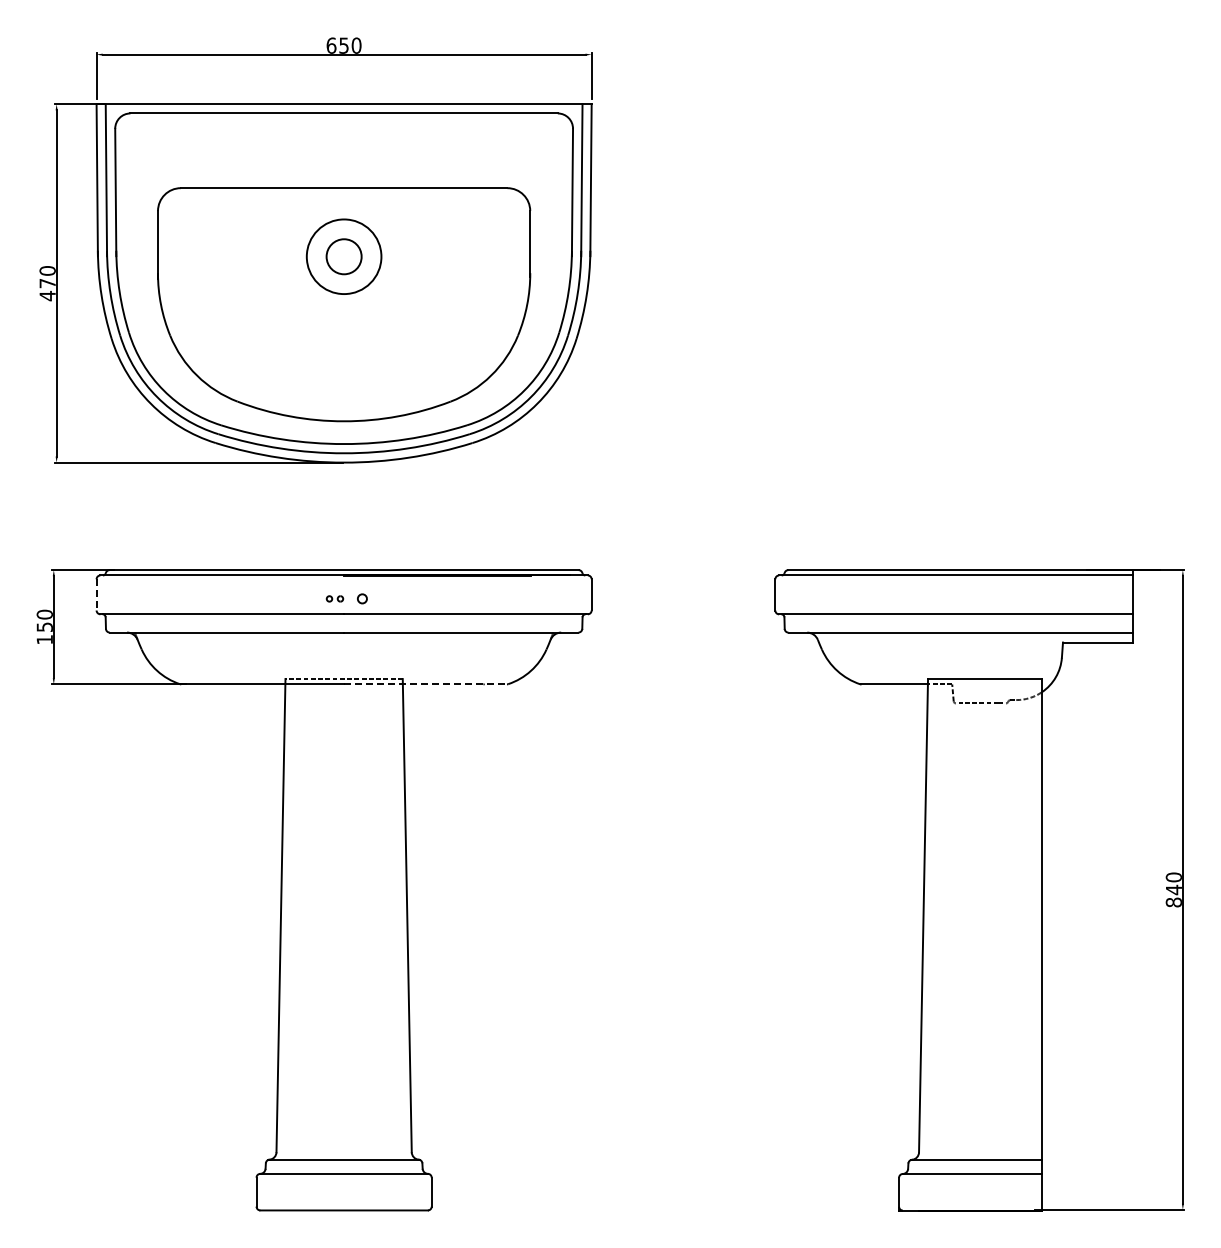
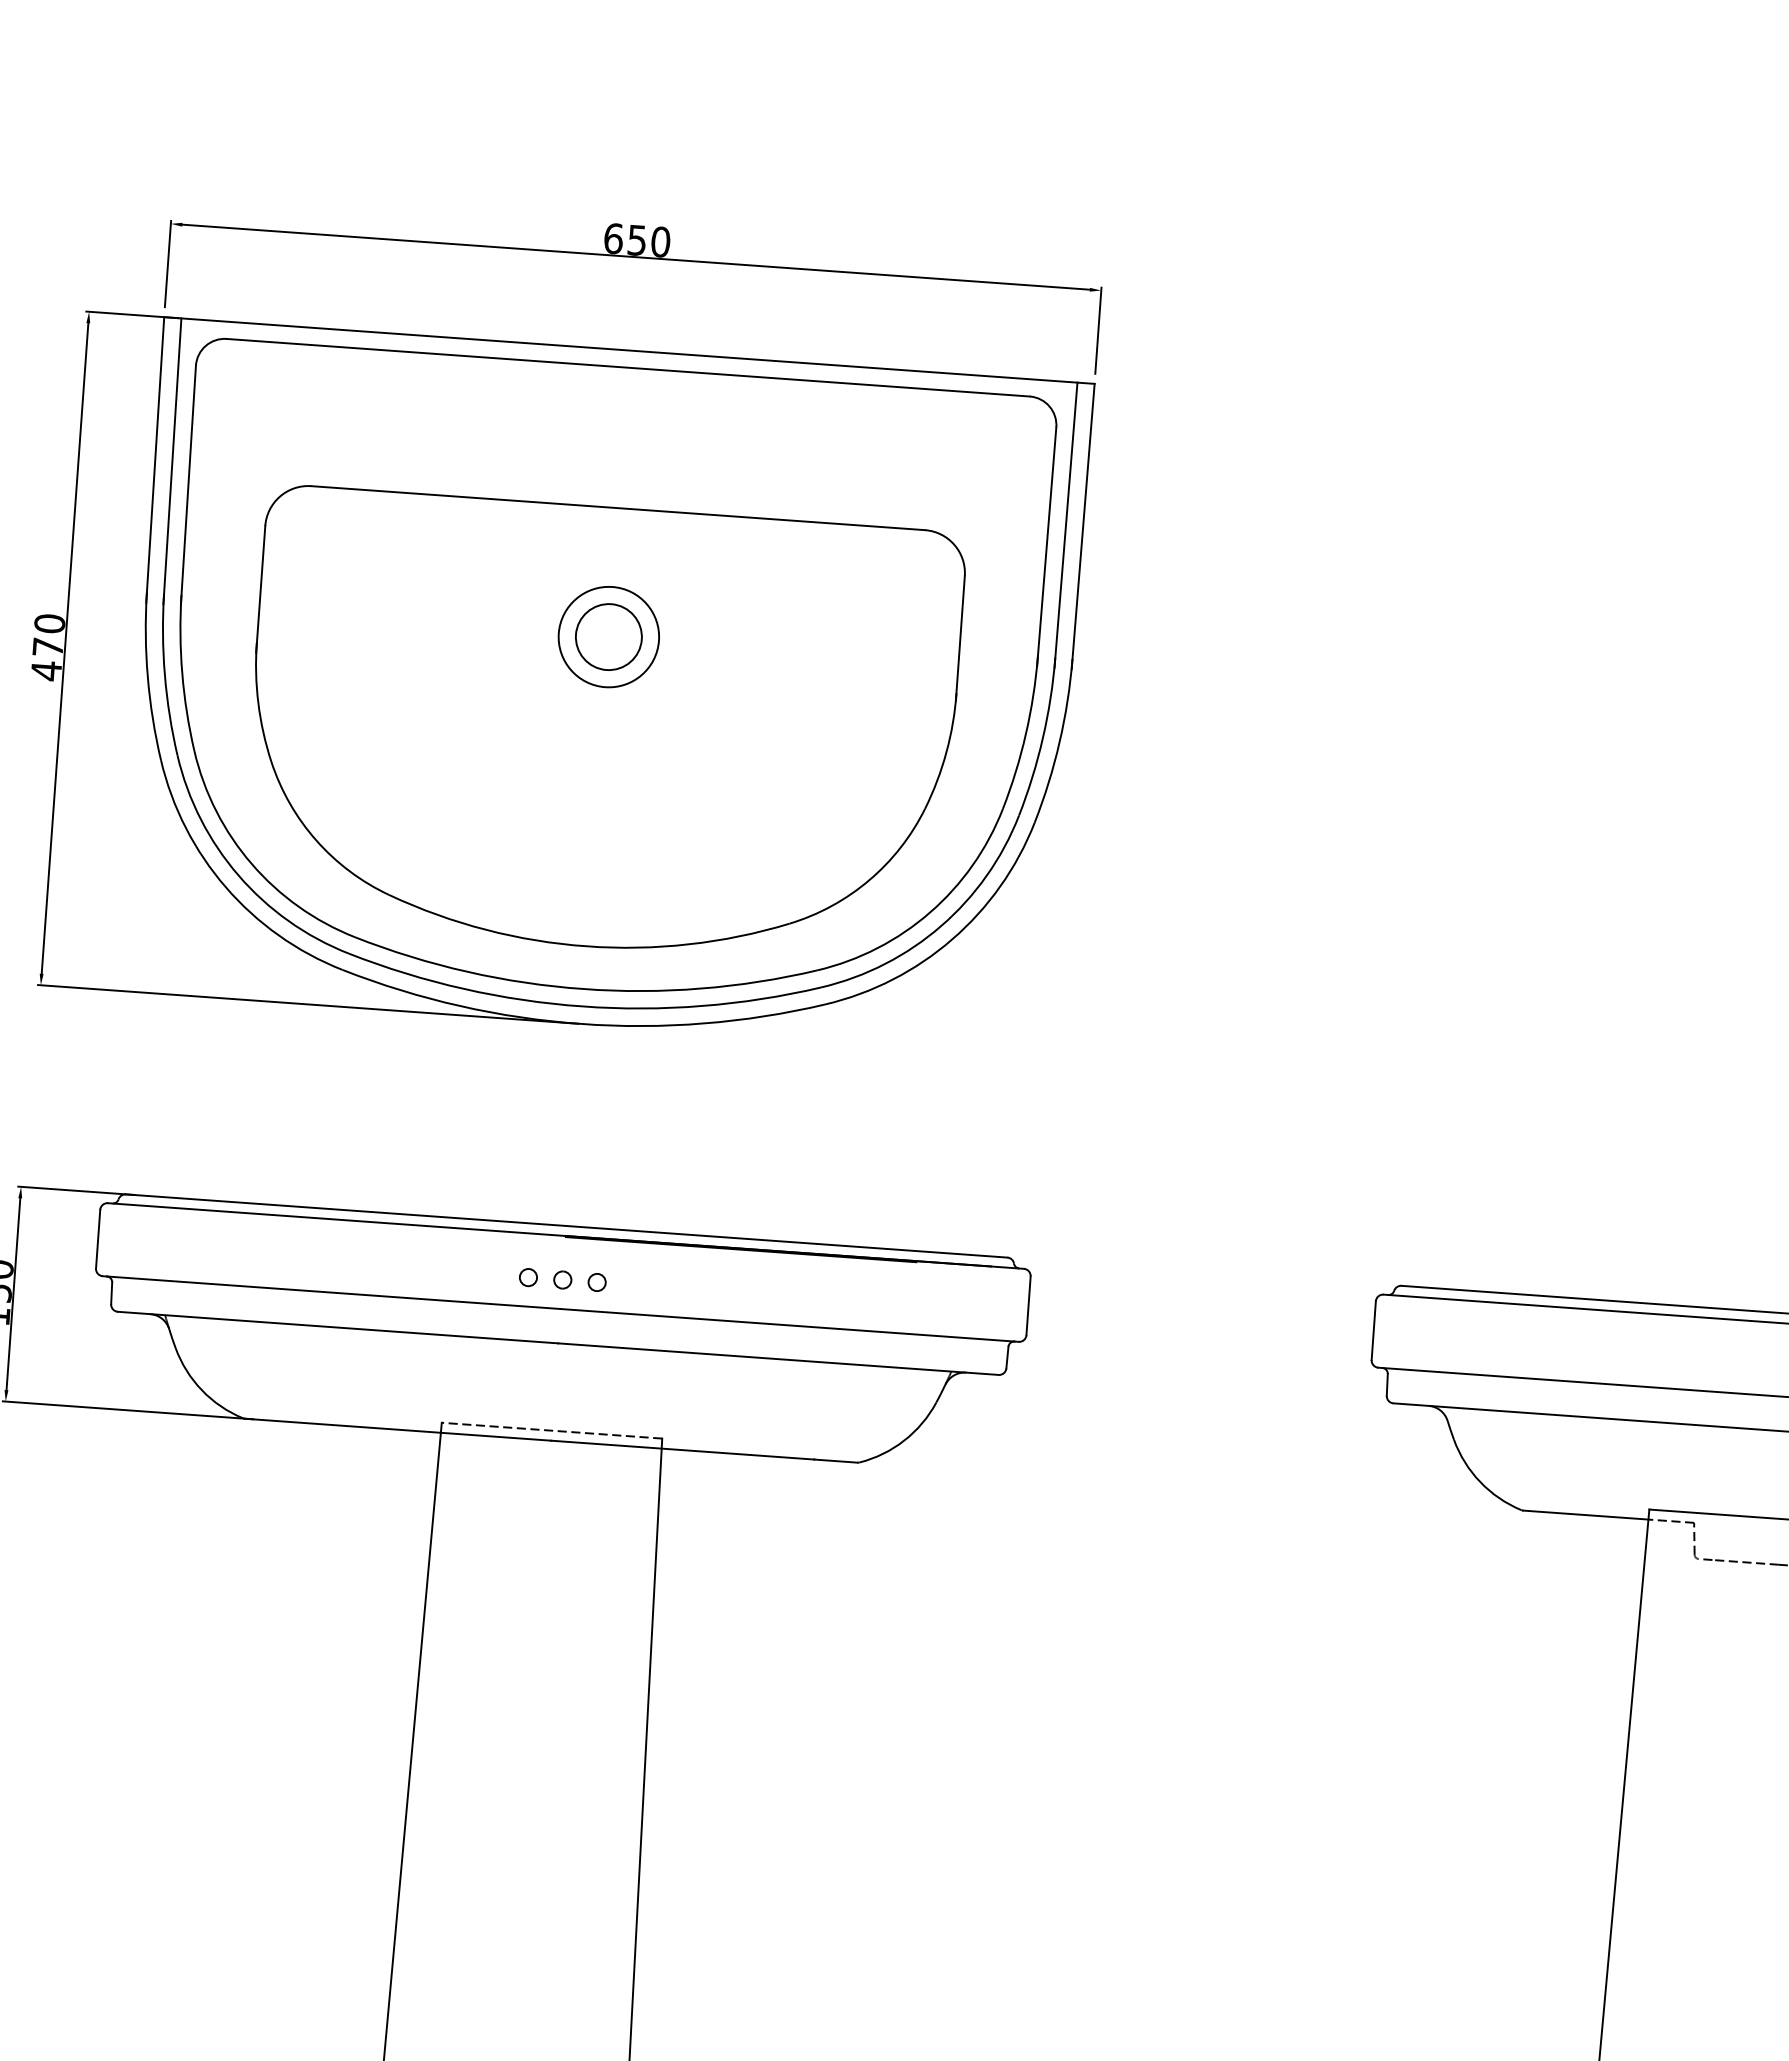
circle: (343, 256) -> (607, 636), size x0.71
line: (96, 594) -> (98, 1238), dashed -> solid
part: (334, 598) -> (544, 1278), size x1.67
line: (426, 684) -> (706, 1452), dashed -> solid

